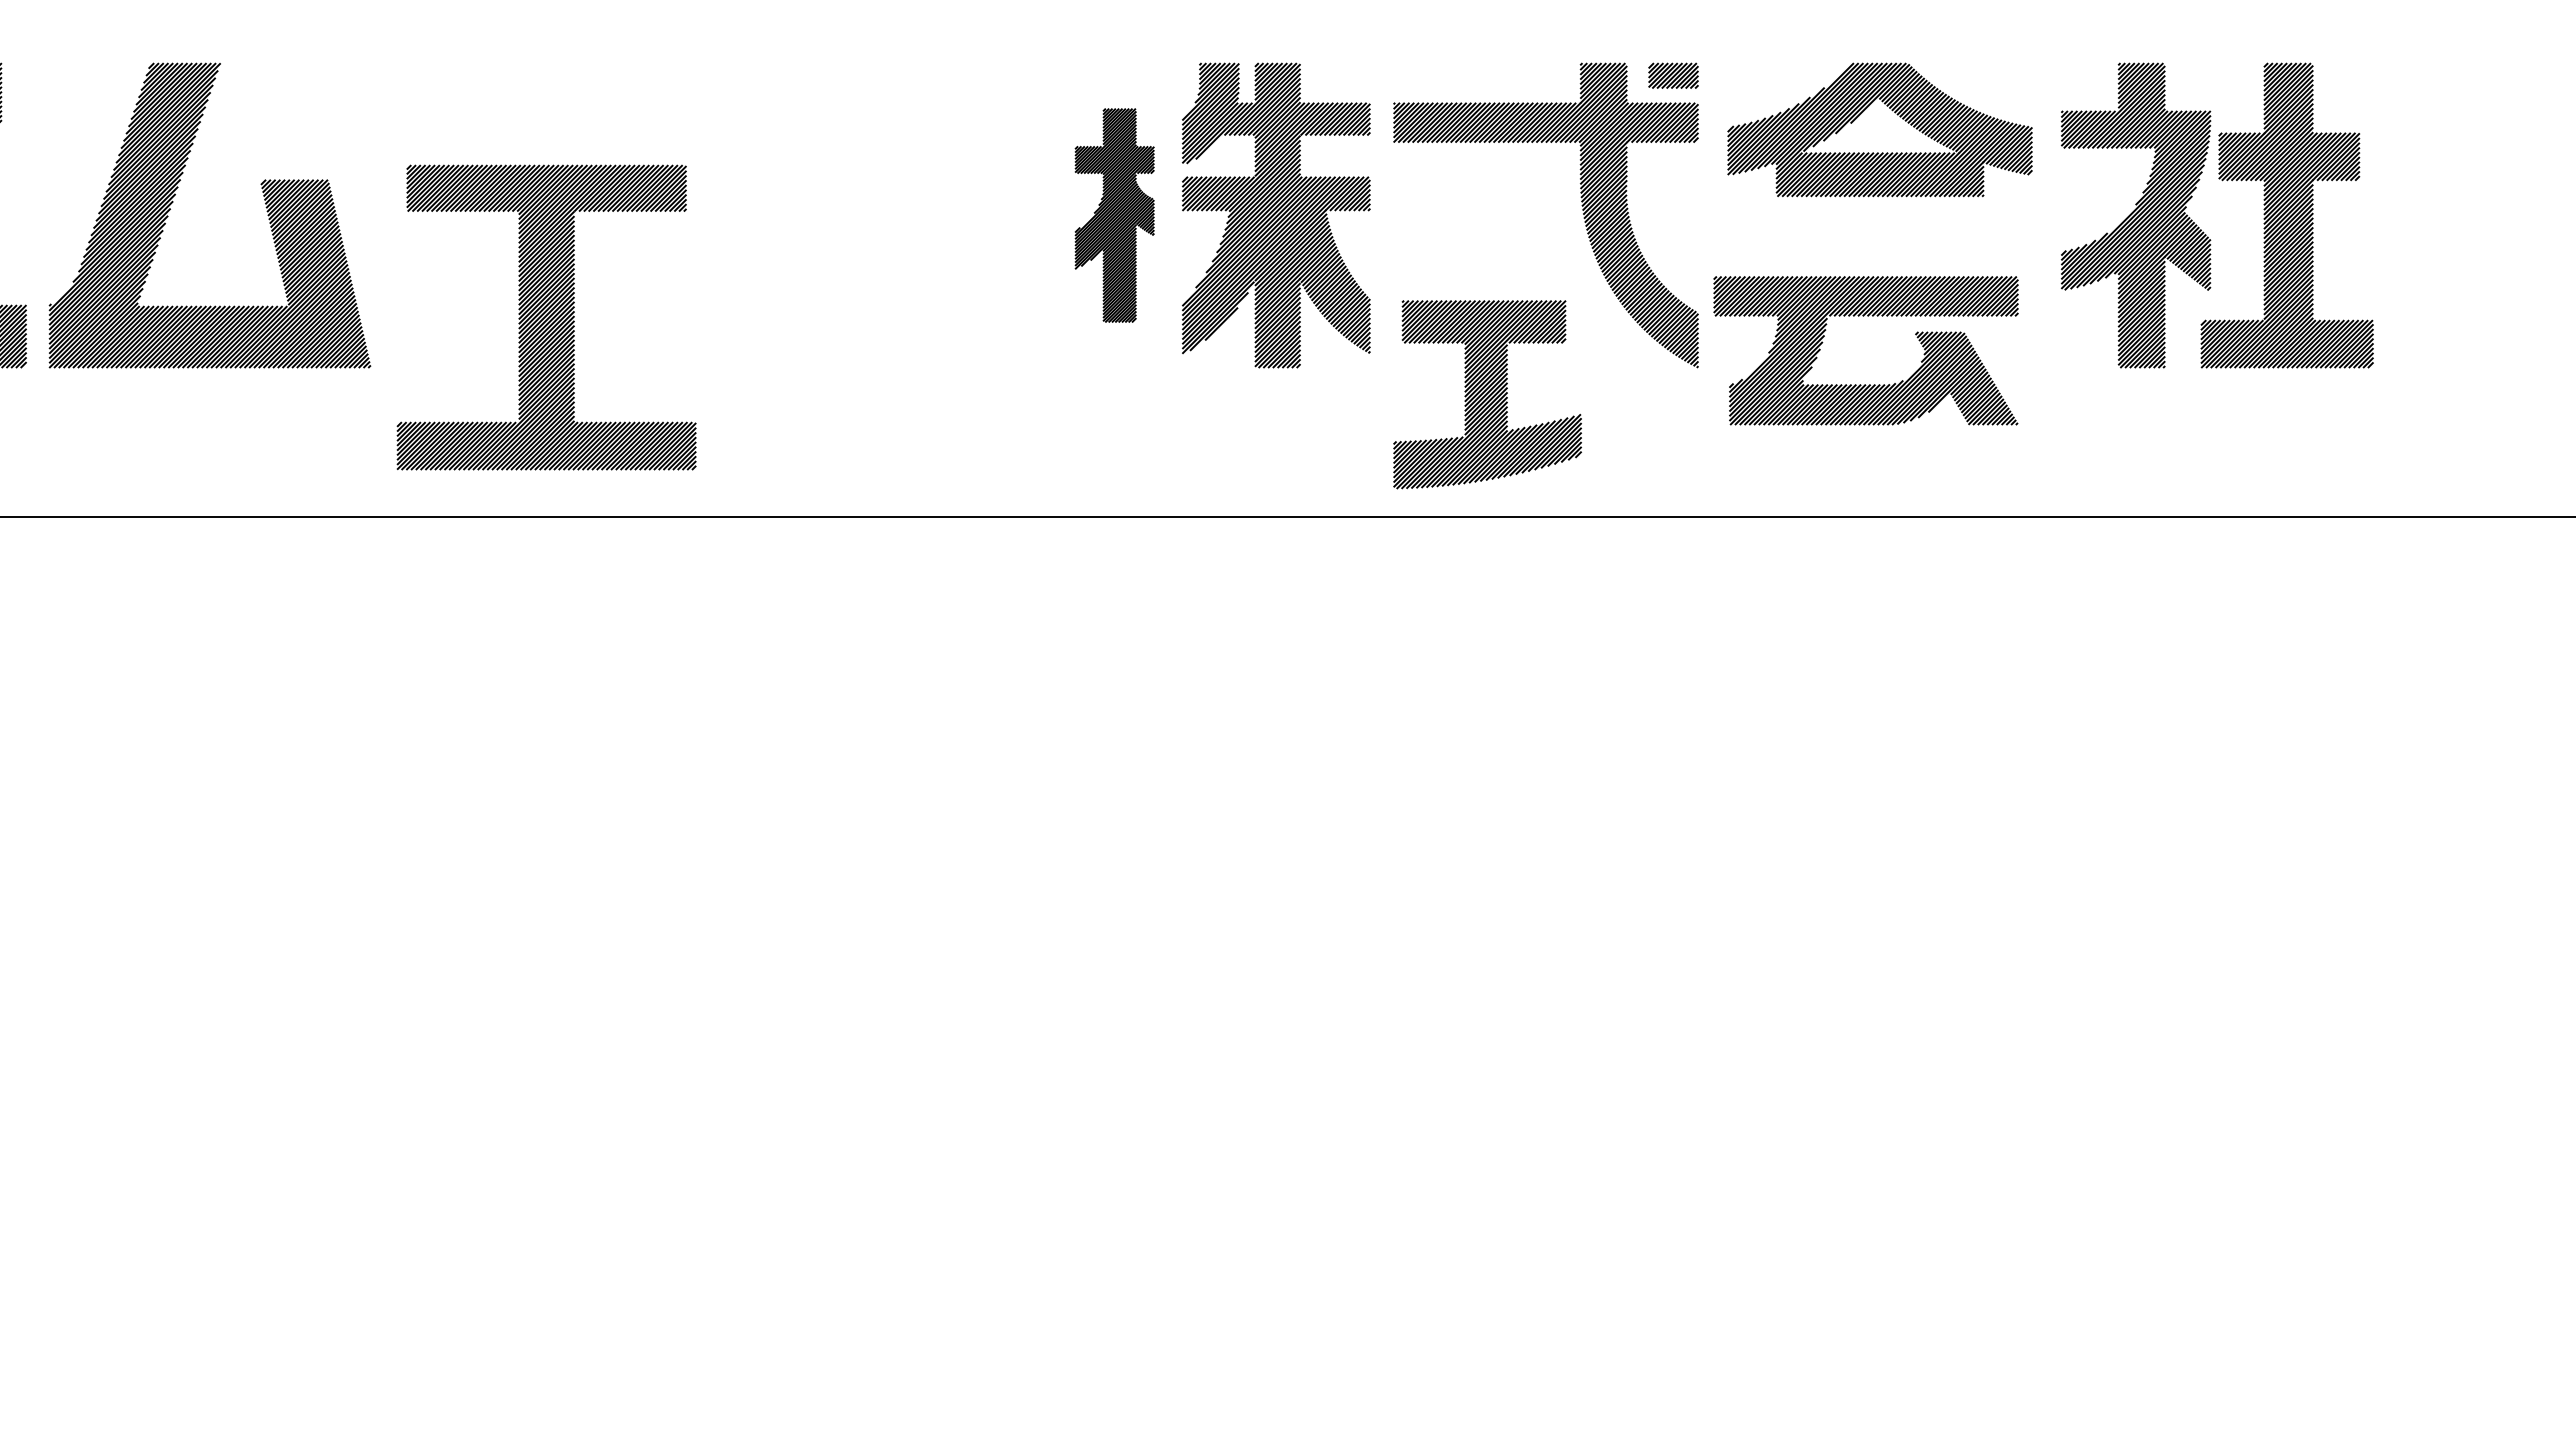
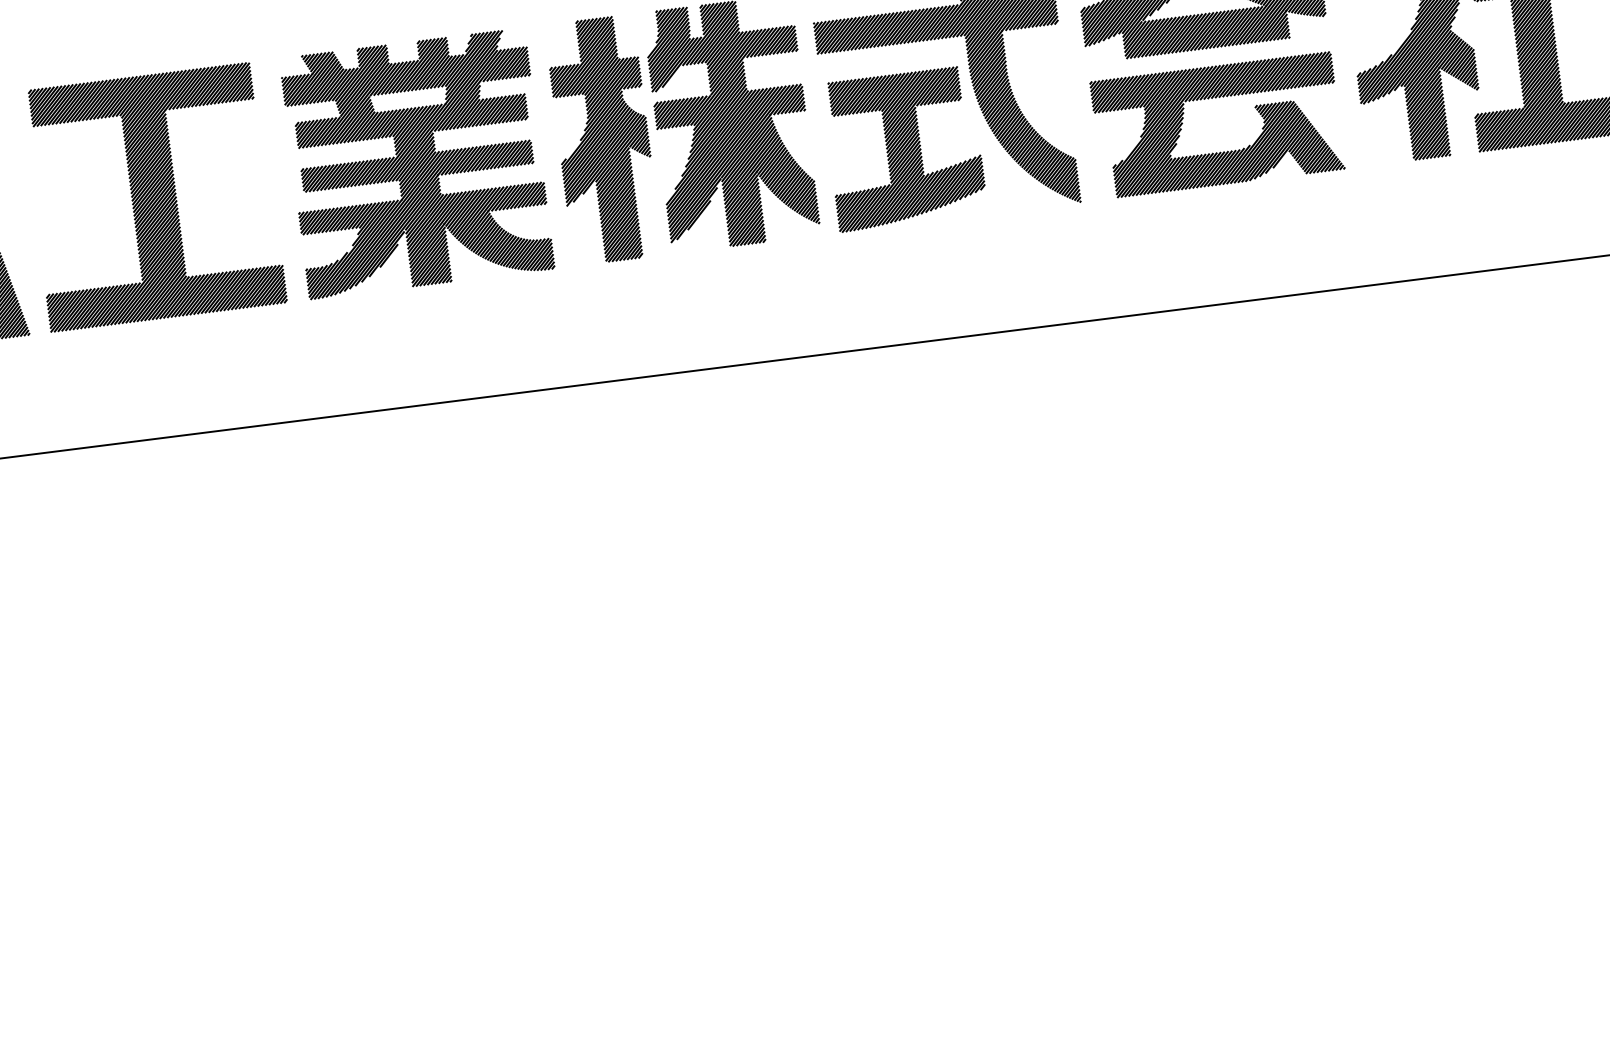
part: (878, 215) -> (416, 163), added
part: (1114, 215) -> (603, 140), size x1.43
part: (546, 317) -> (153, 196), moved
part: (1865, 384) -> (1220, 152), moved
part: (1487, 394) -> (904, 148), moved

